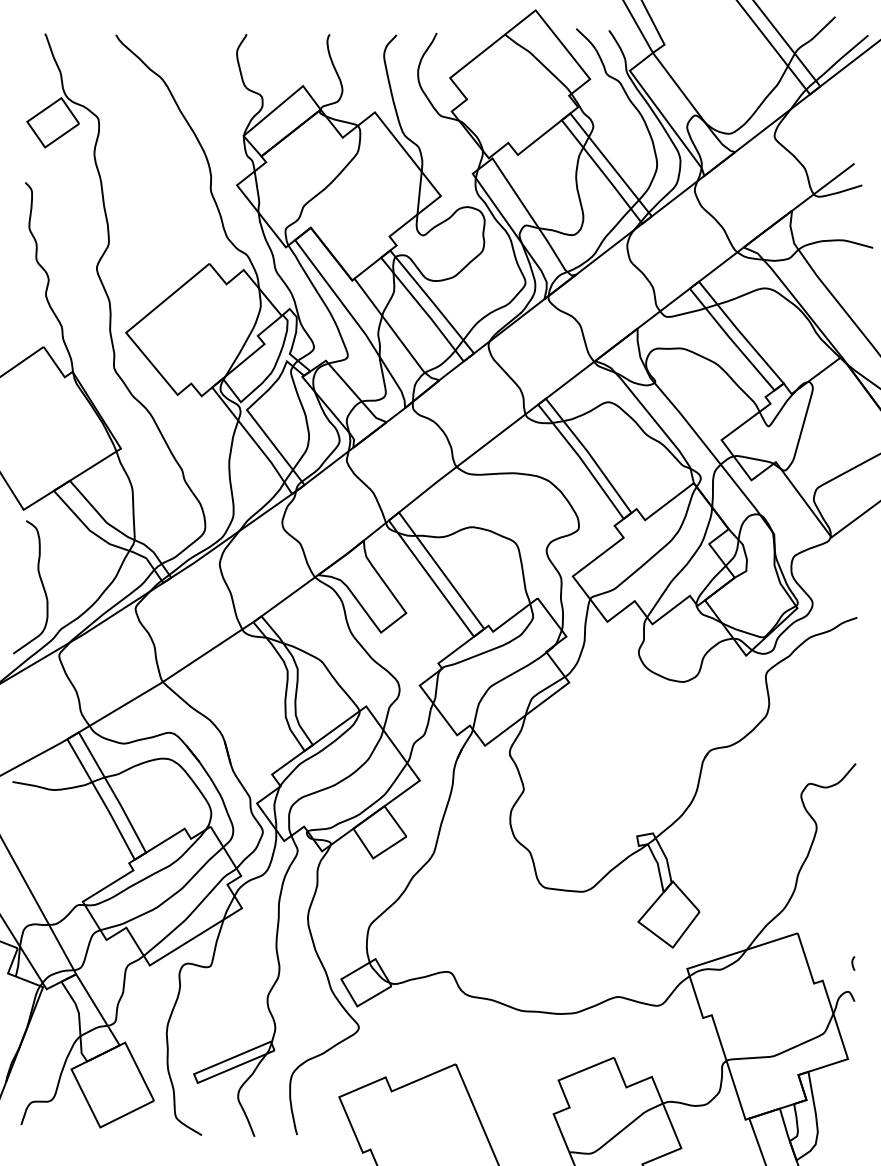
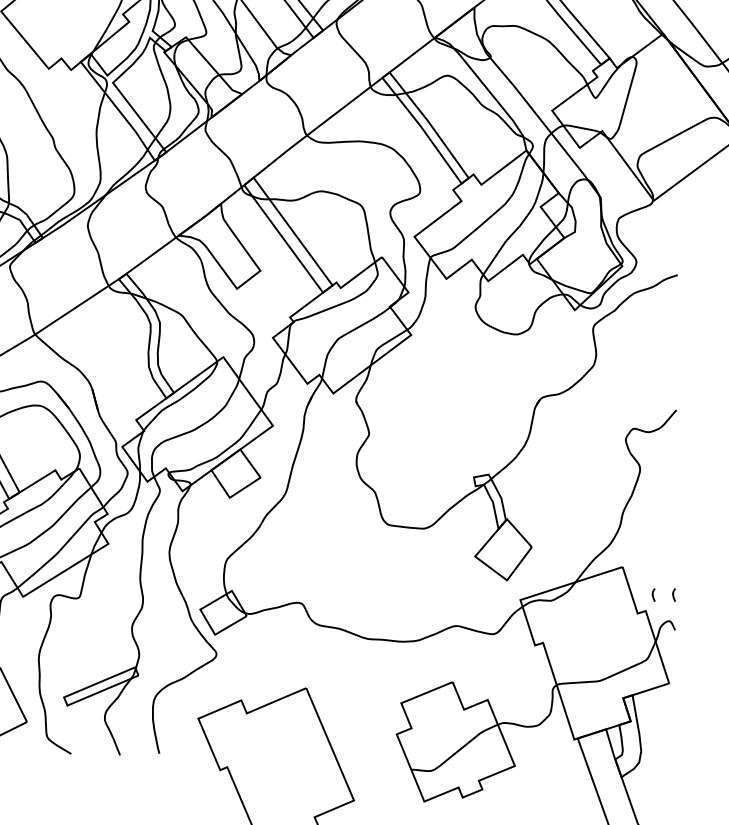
curve: (831, 963) -> (653, 595), added

